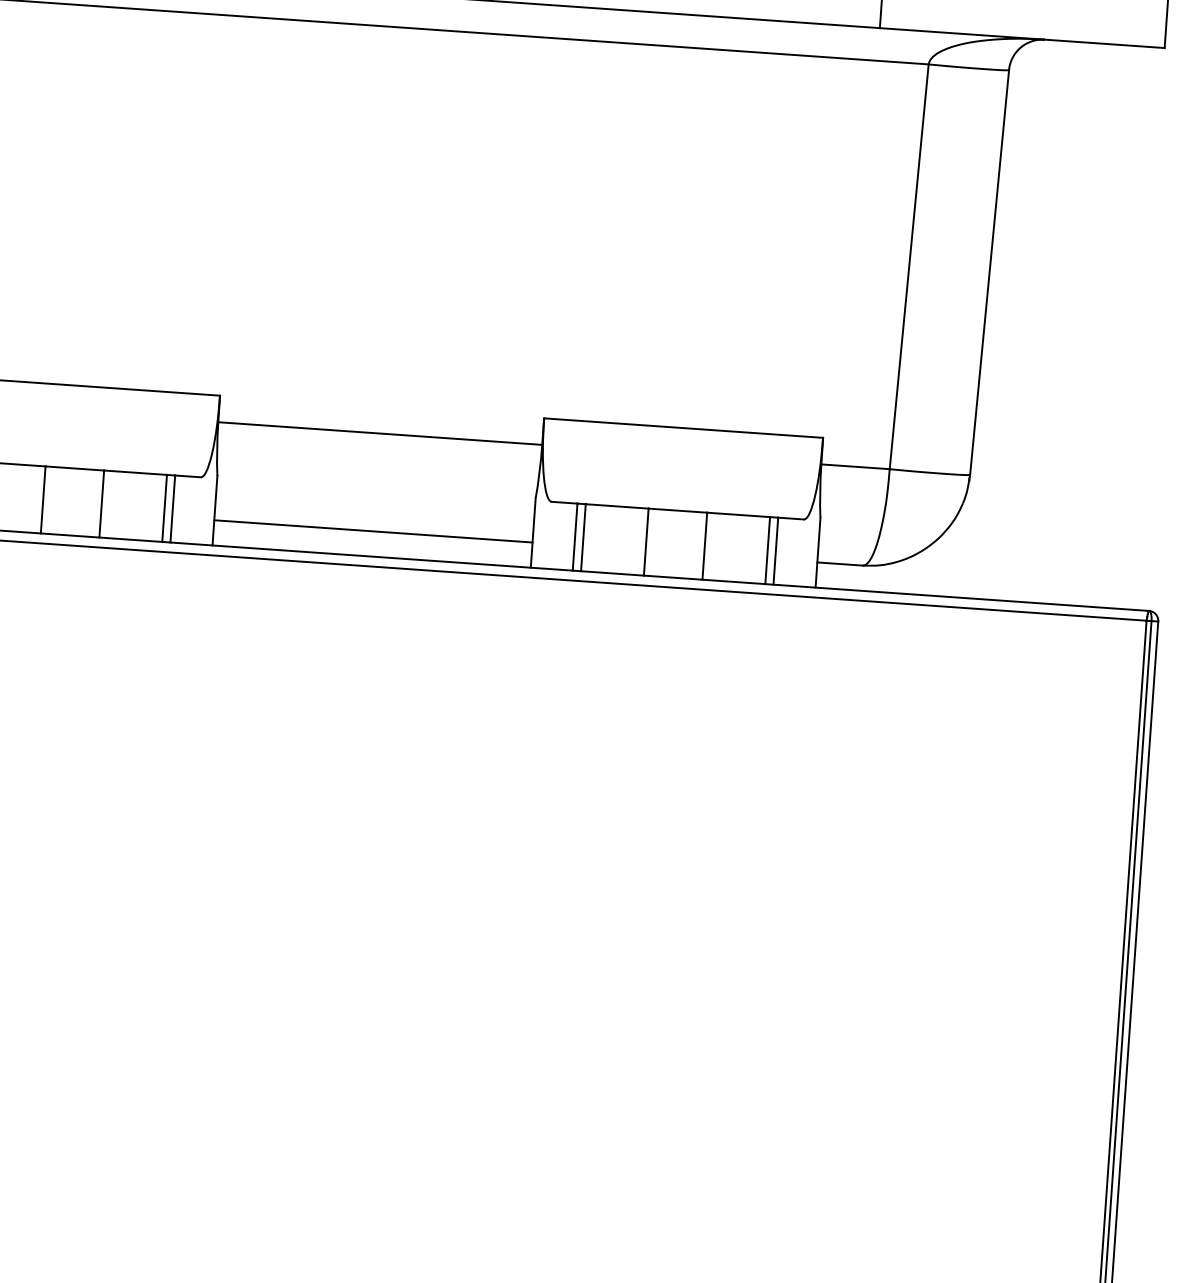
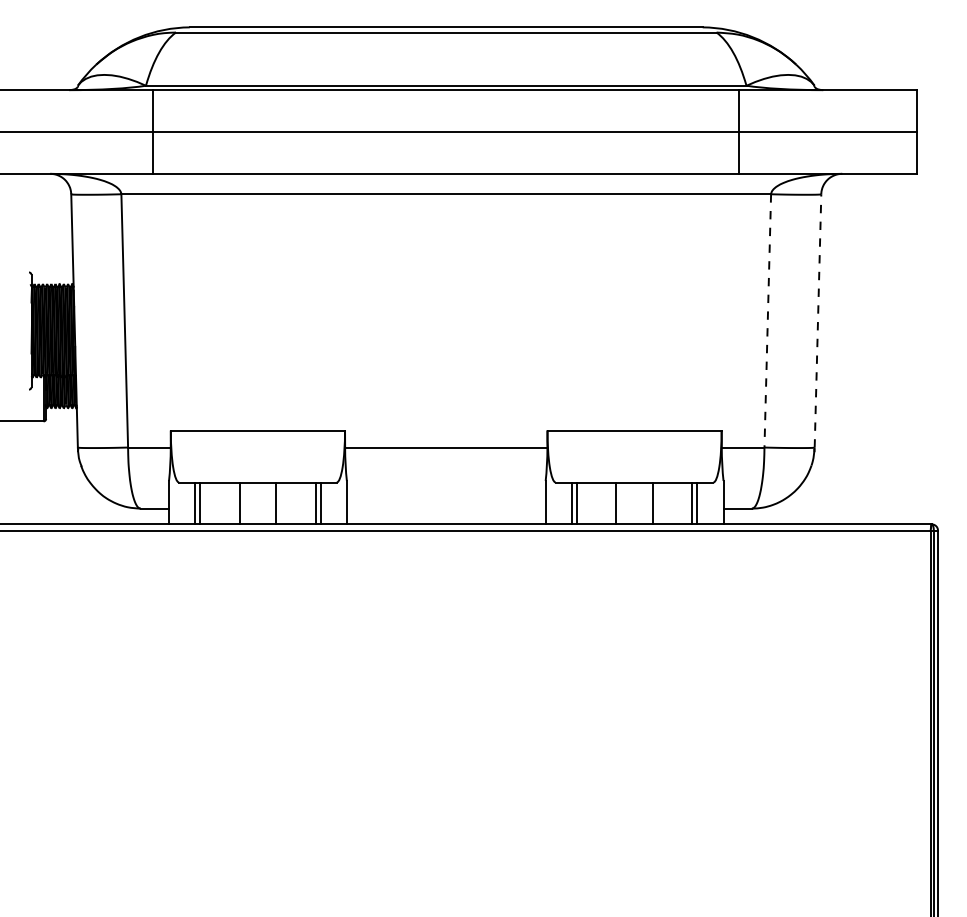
line: (908, 266) -> (767, 320), solid -> dashed
line: (990, 271) -> (818, 320), solid -> dashed
line: (372, 531) -> (445, 508), removed

